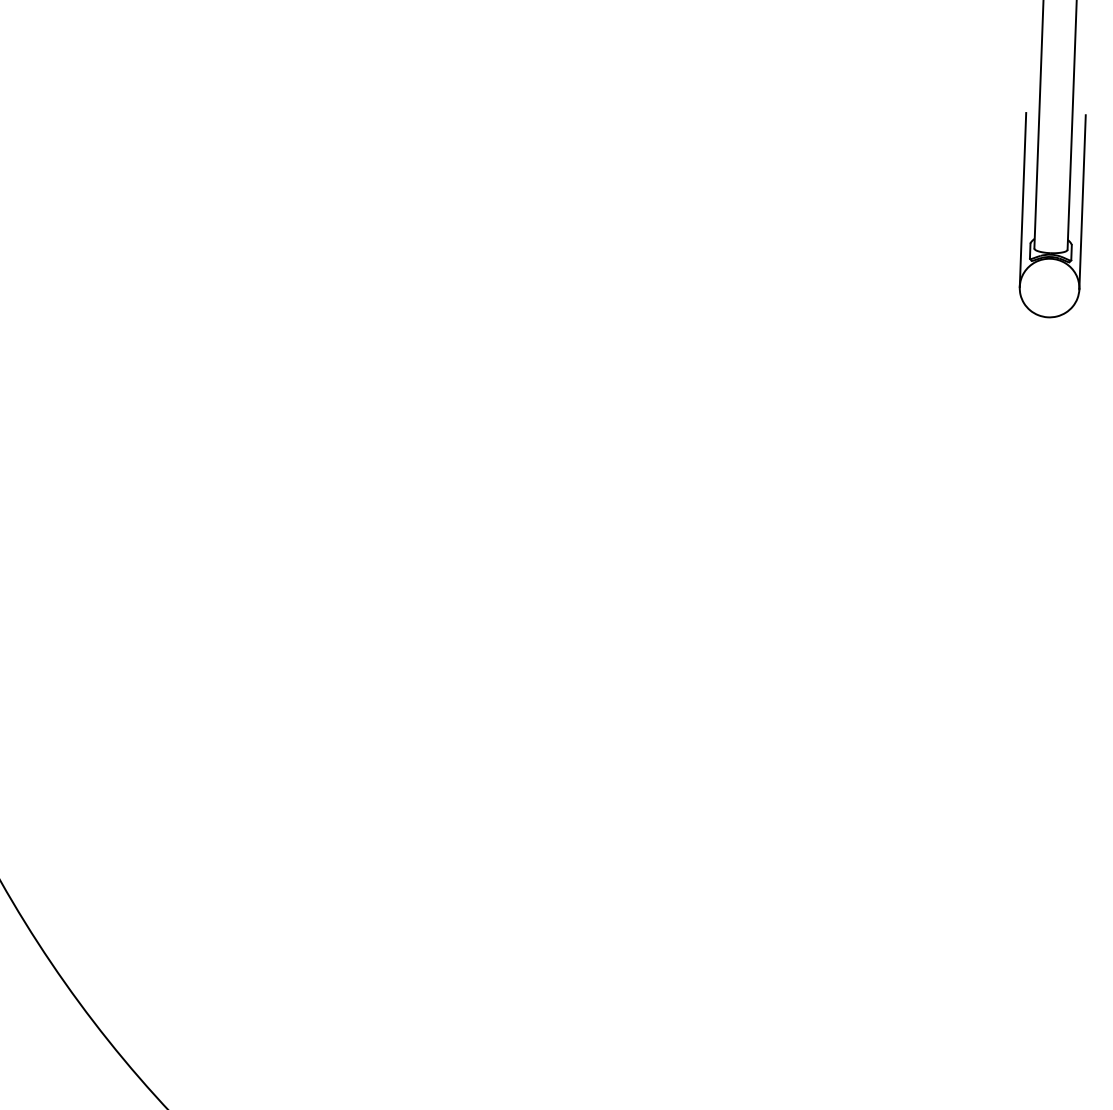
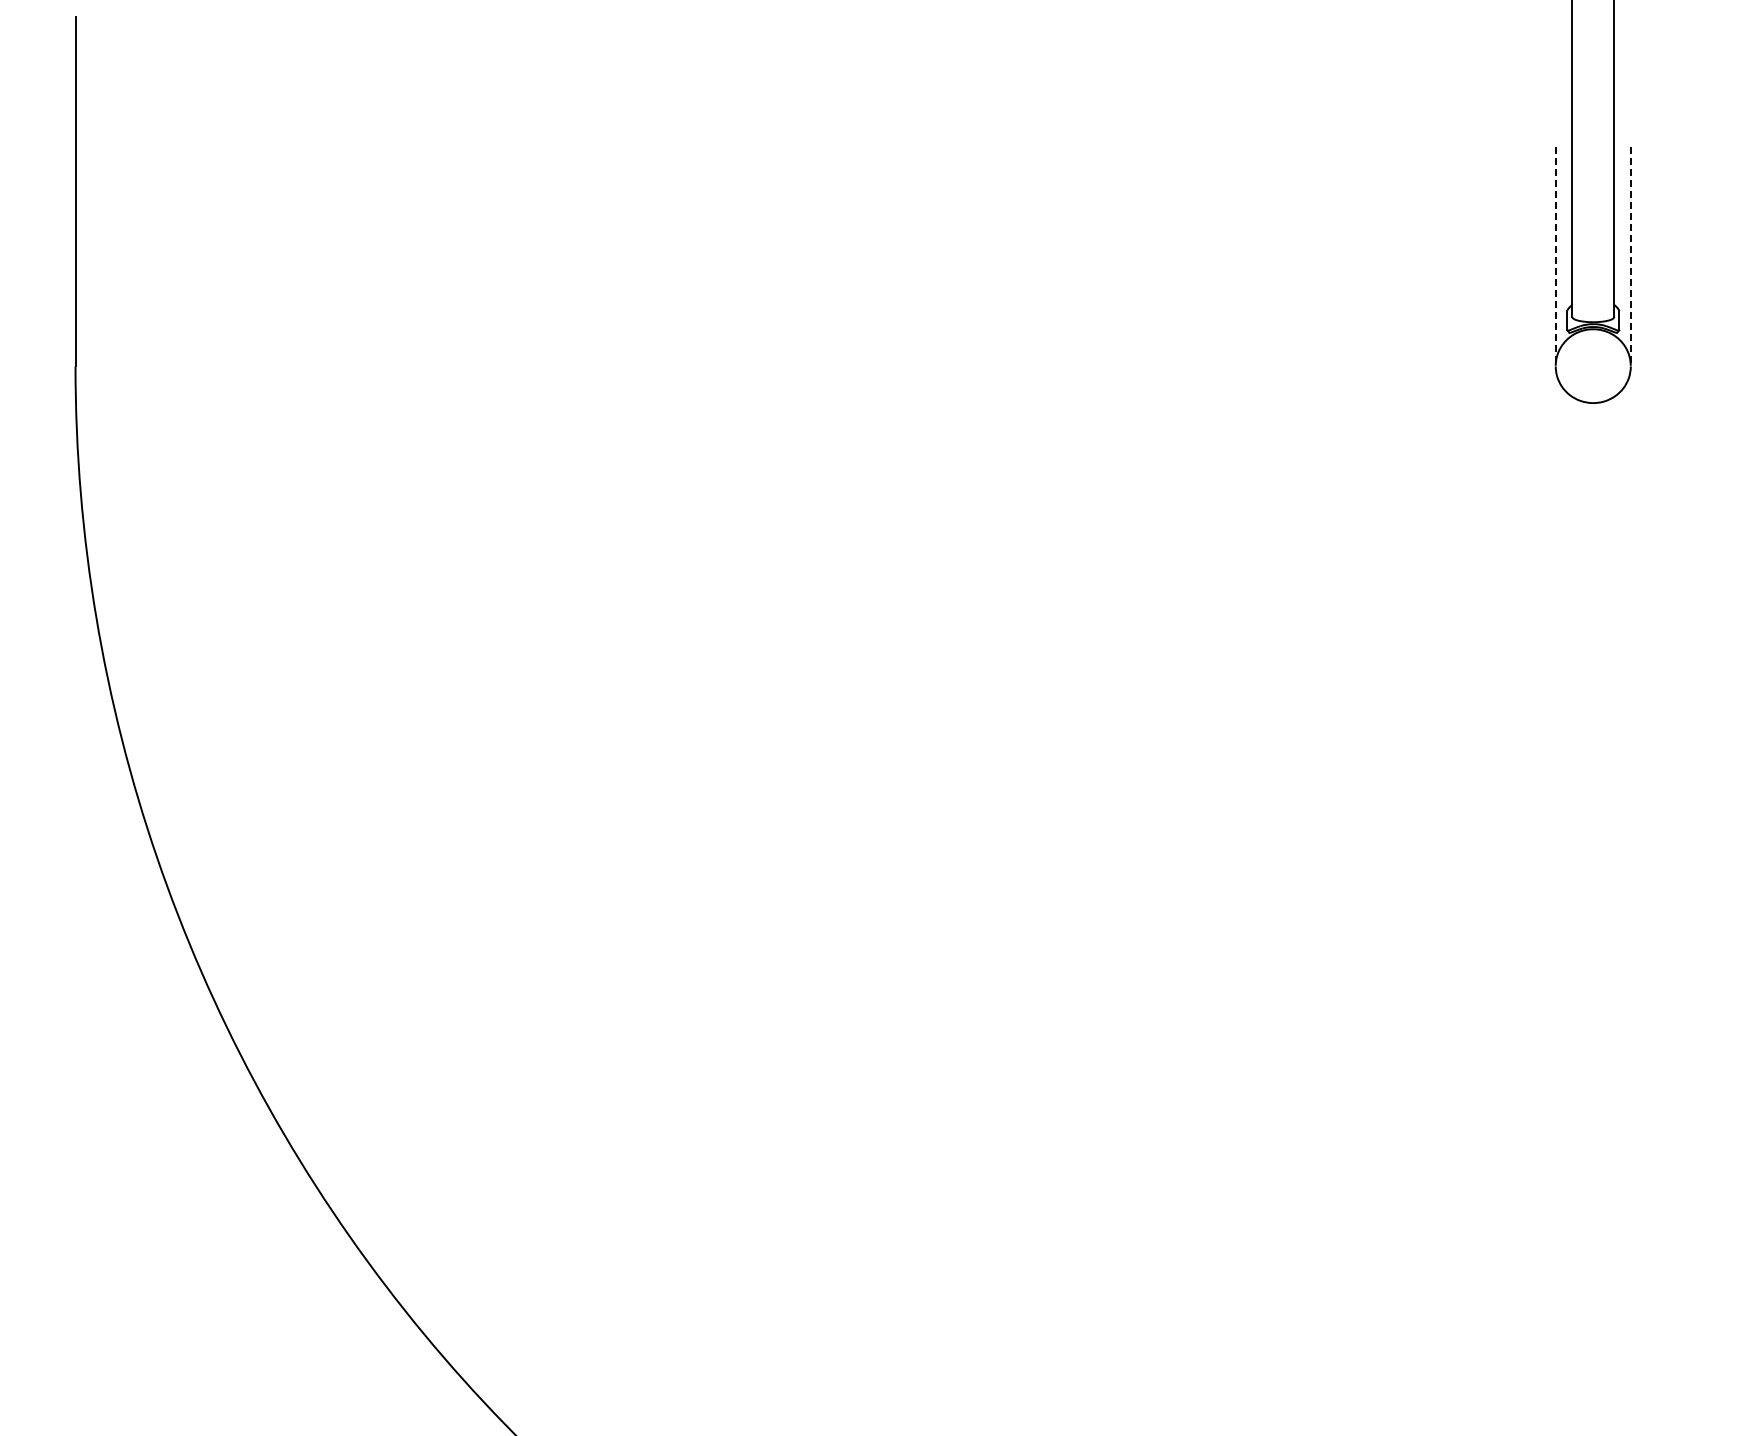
line: (1022, 199) -> (1555, 256), solid -> dashed
line: (1082, 202) -> (1630, 256), solid -> dashed

